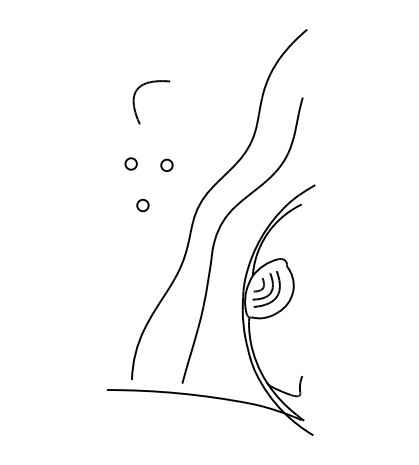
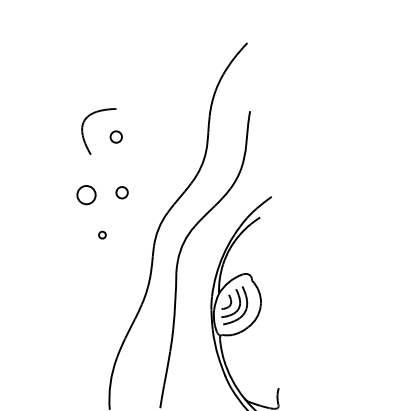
circle: (166, 108) -> (115, 136), added
circle: (130, 163) -> (85, 194), size x1.6
circle: (142, 205) -> (102, 235), size x0.6

